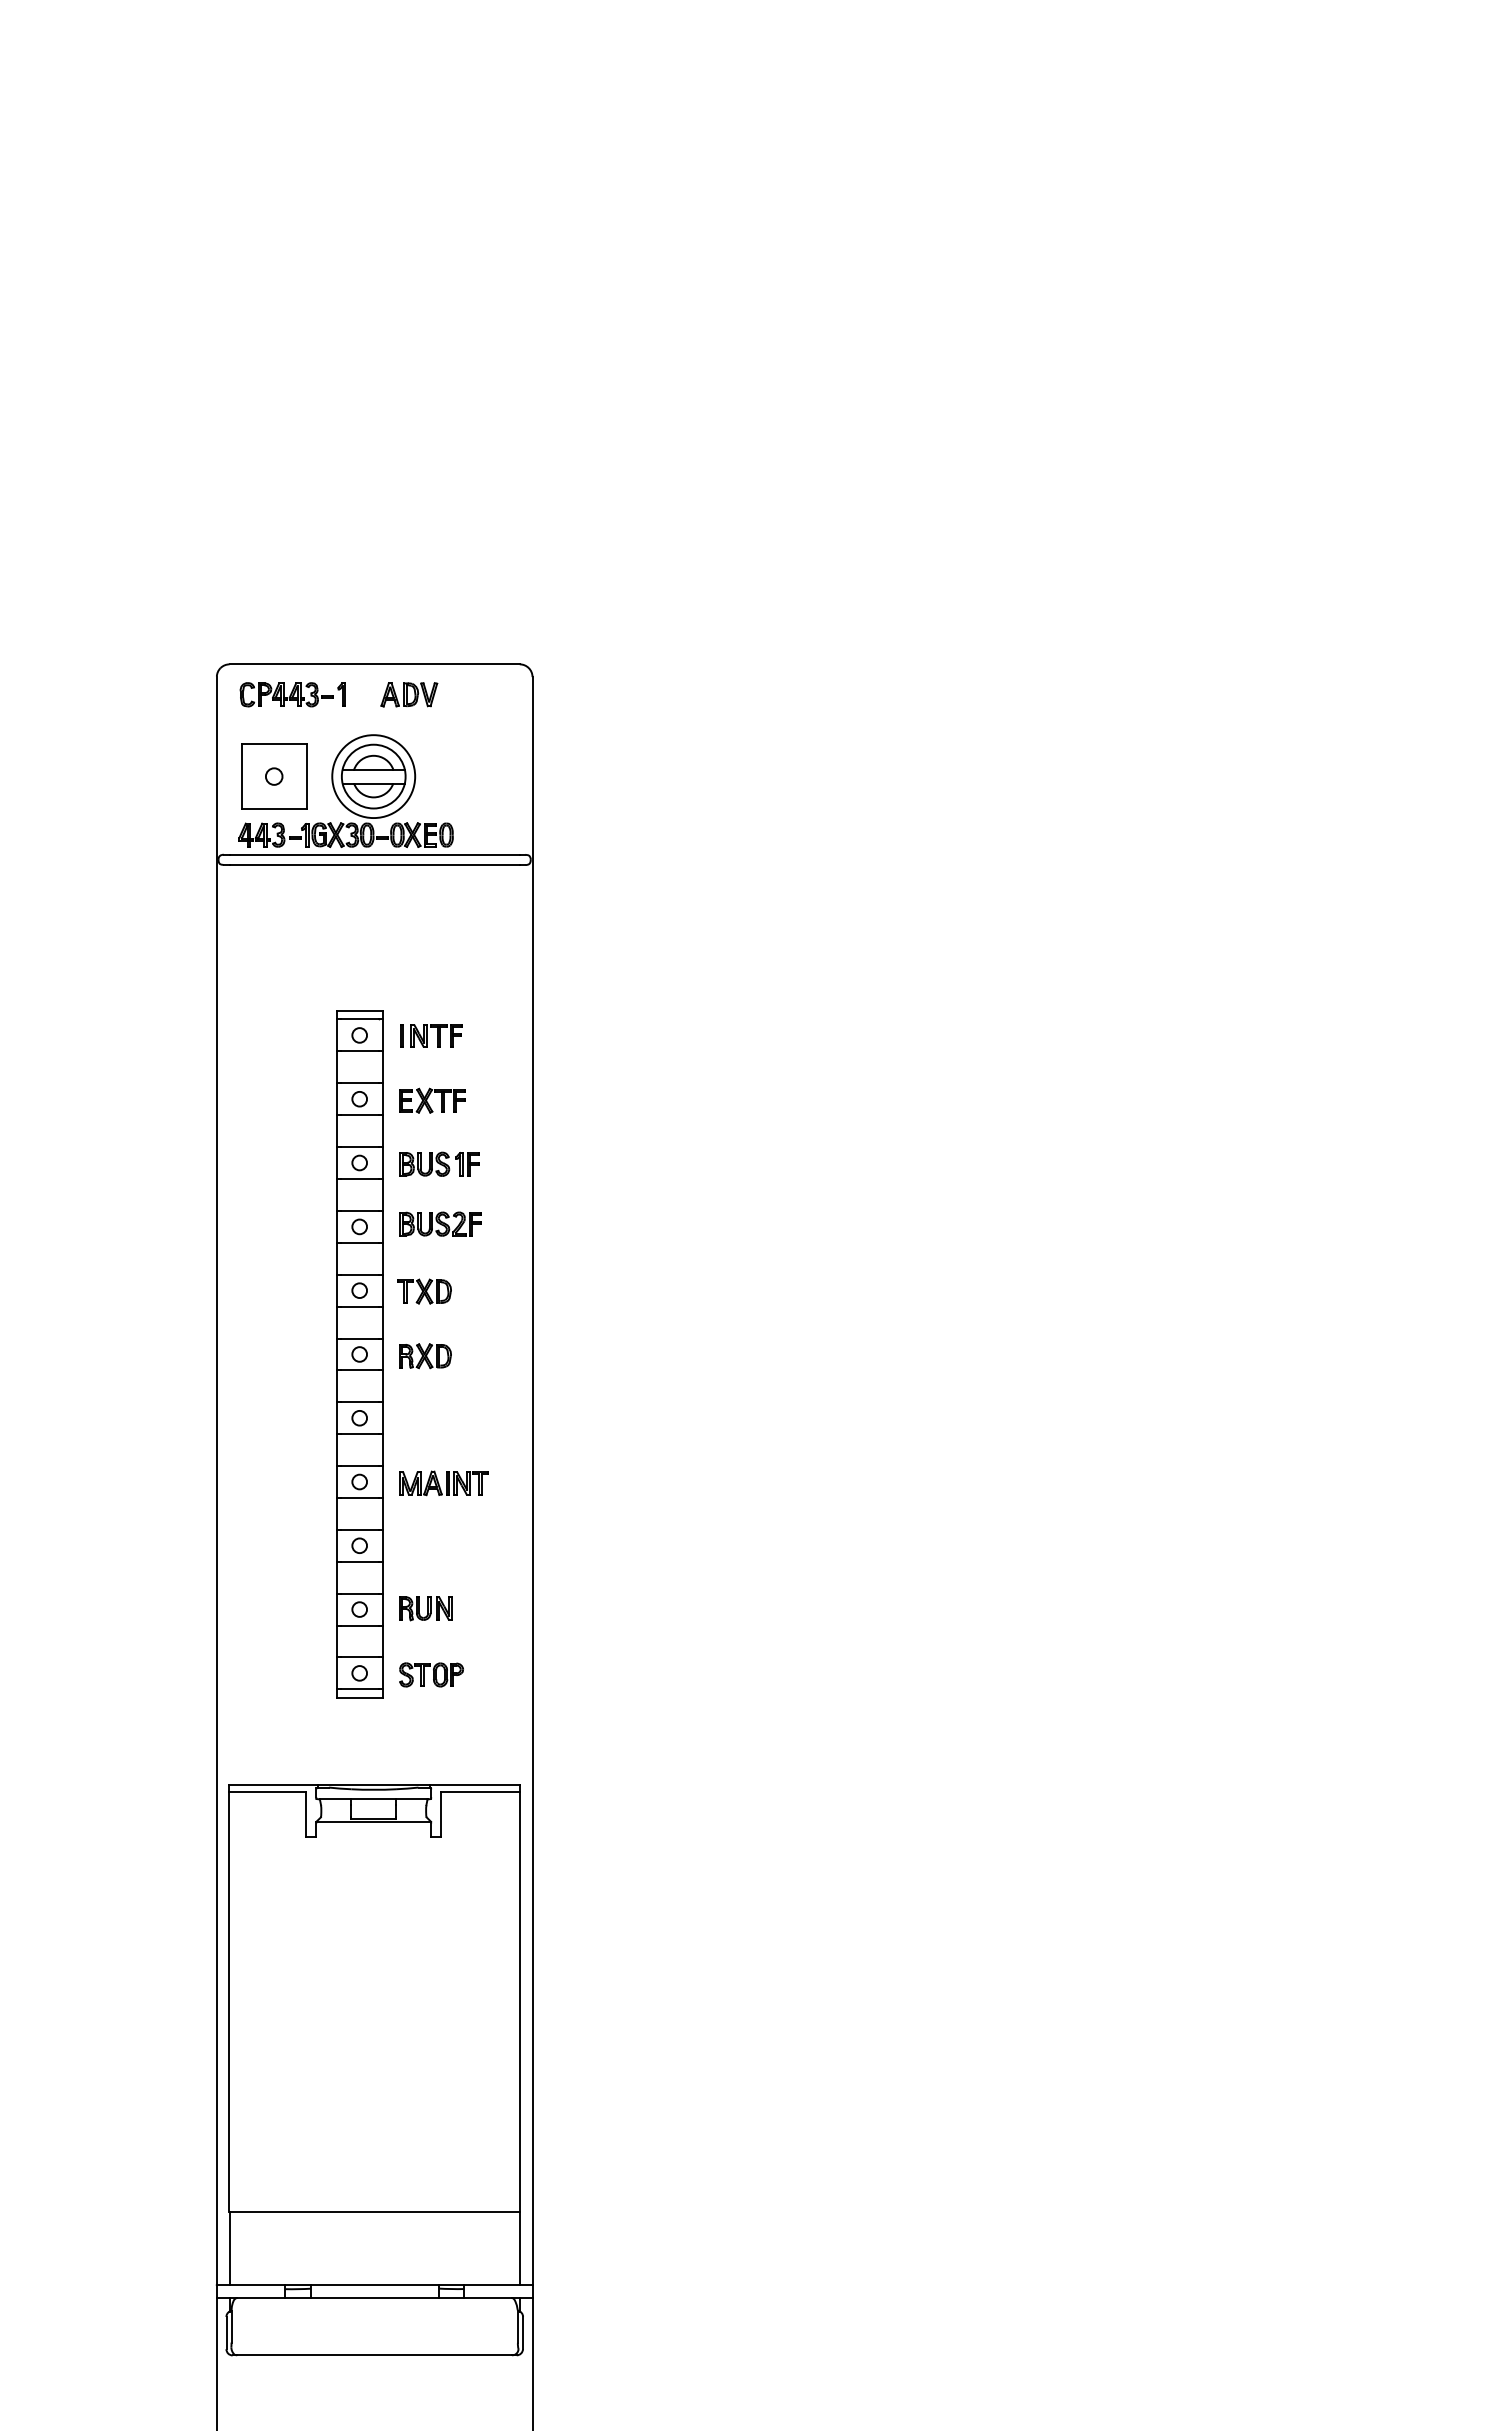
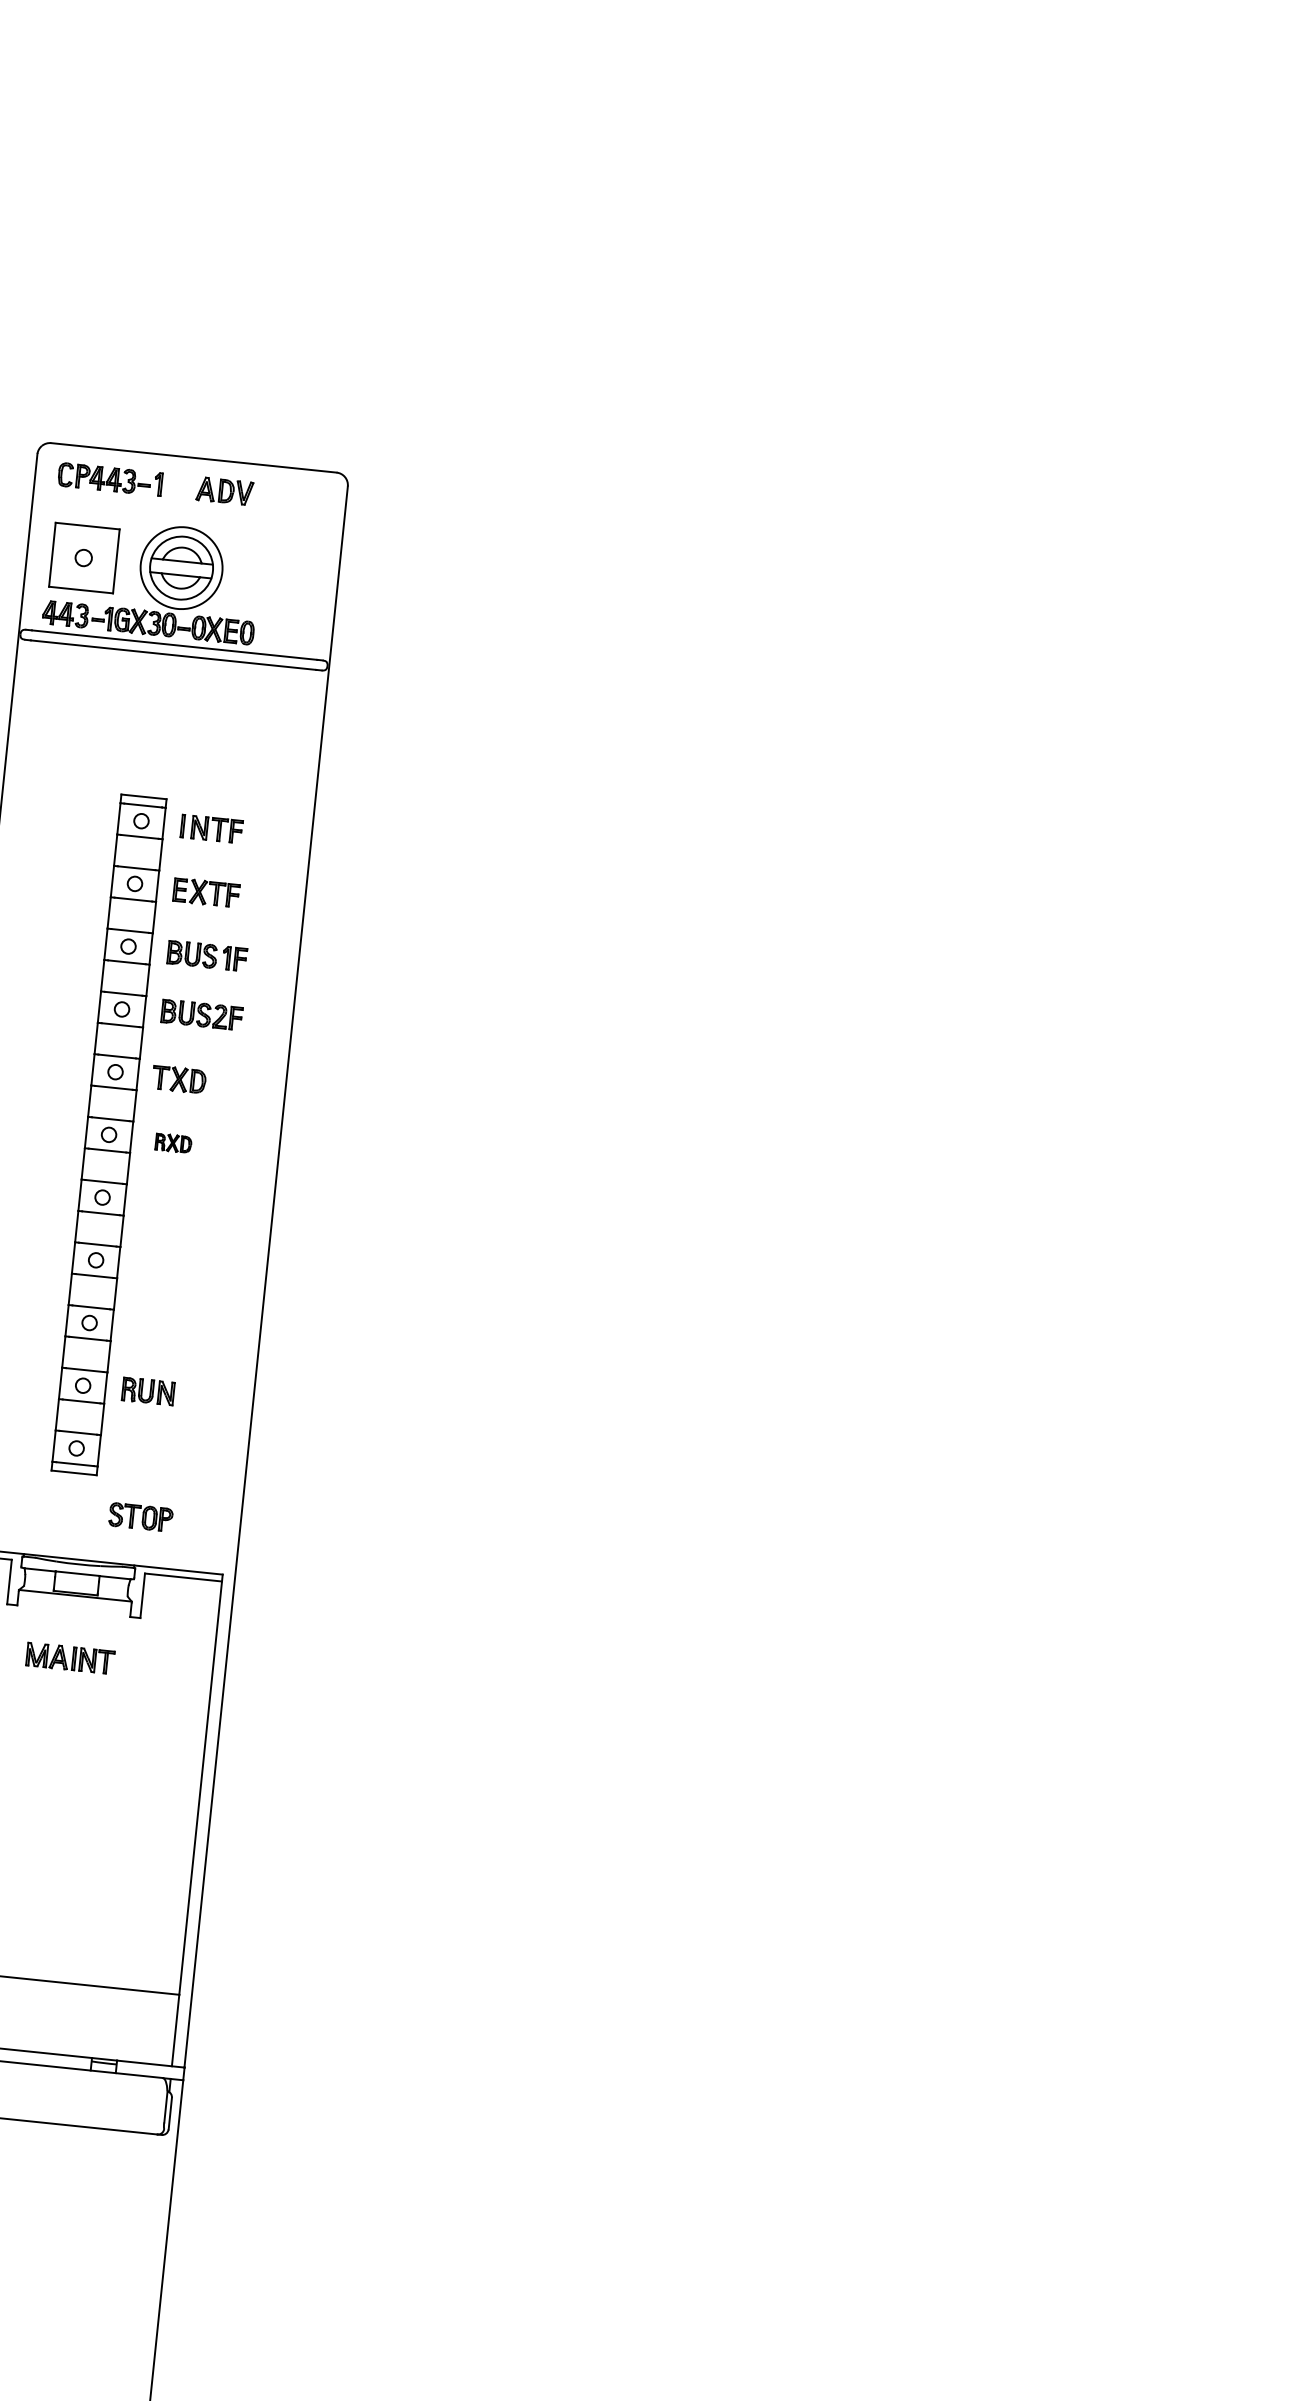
part: (425, 1356) -> (173, 1143), size x0.7
part: (443, 1483) -> (69, 1658), moved
part: (431, 1674) -> (140, 1516), moved

